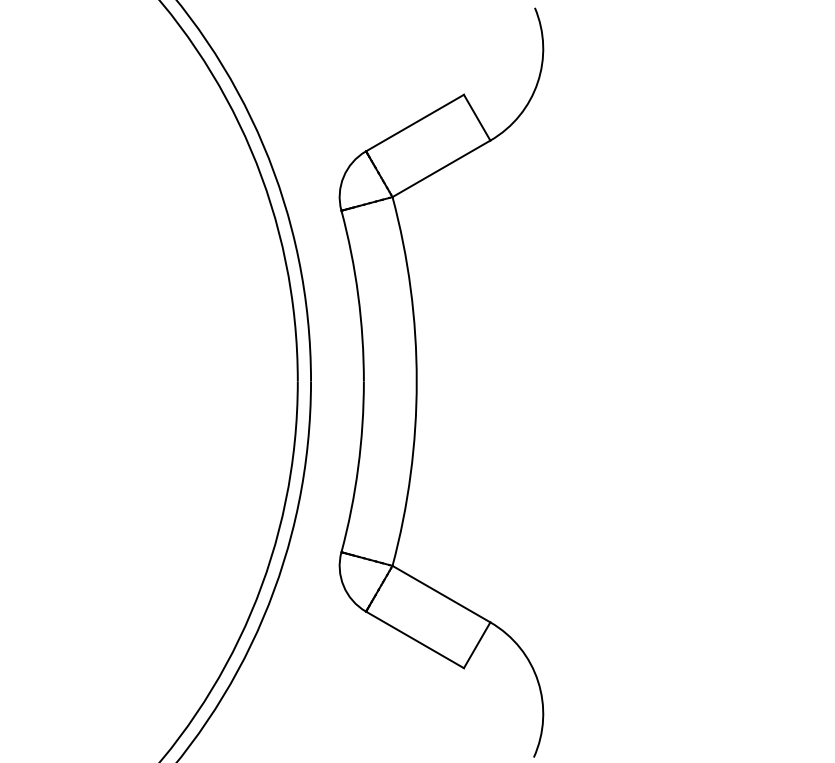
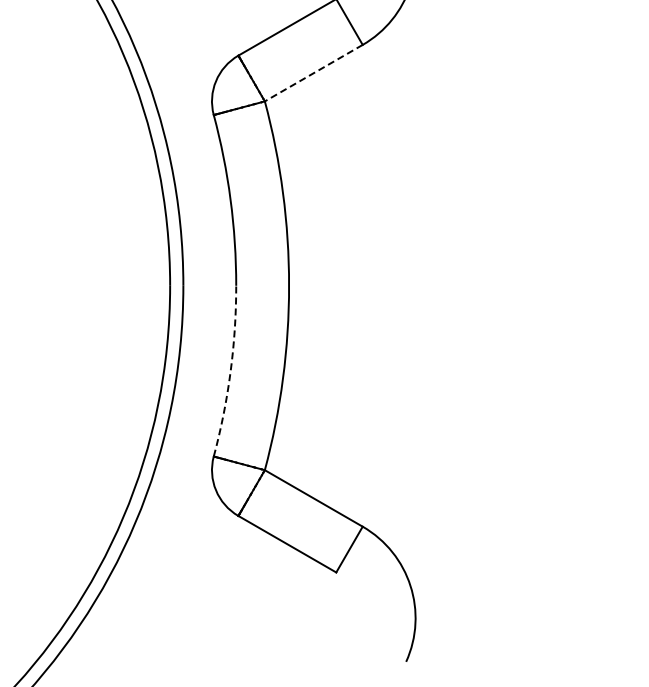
line: (441, 168) -> (313, 72), solid -> dashed
arc: (358, 467) -> (230, 371), solid -> dashed

